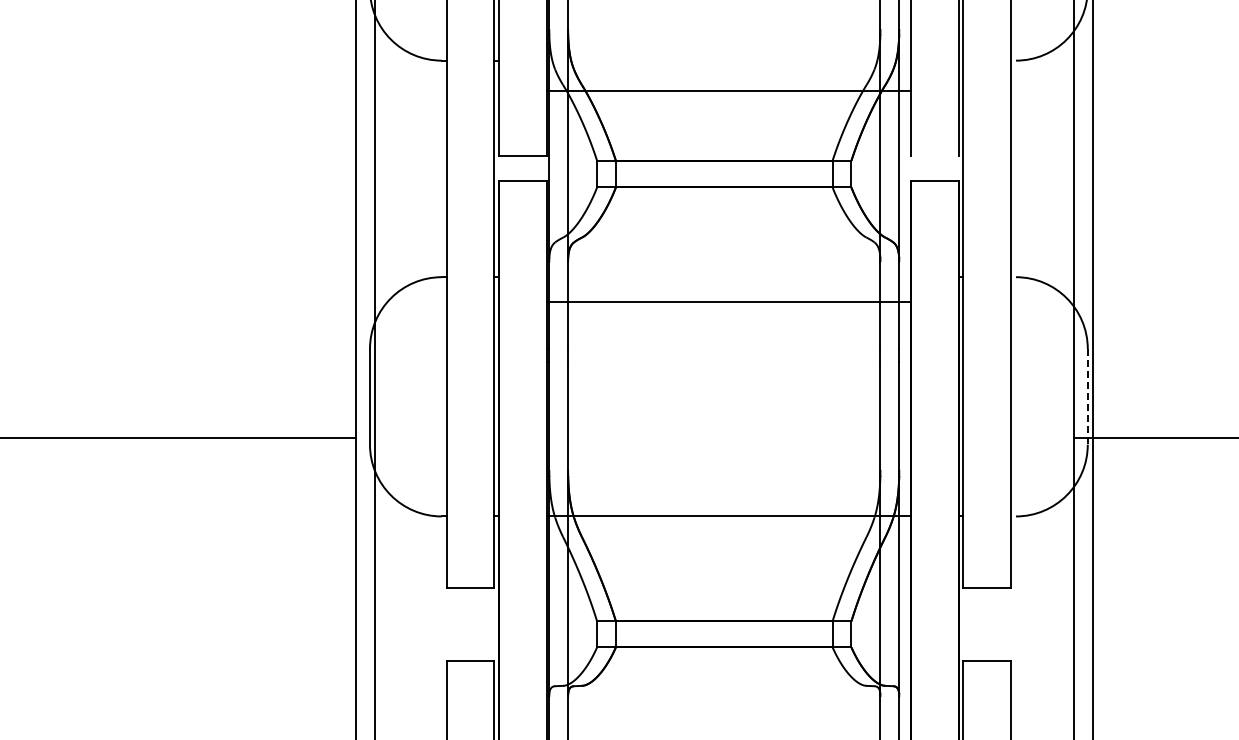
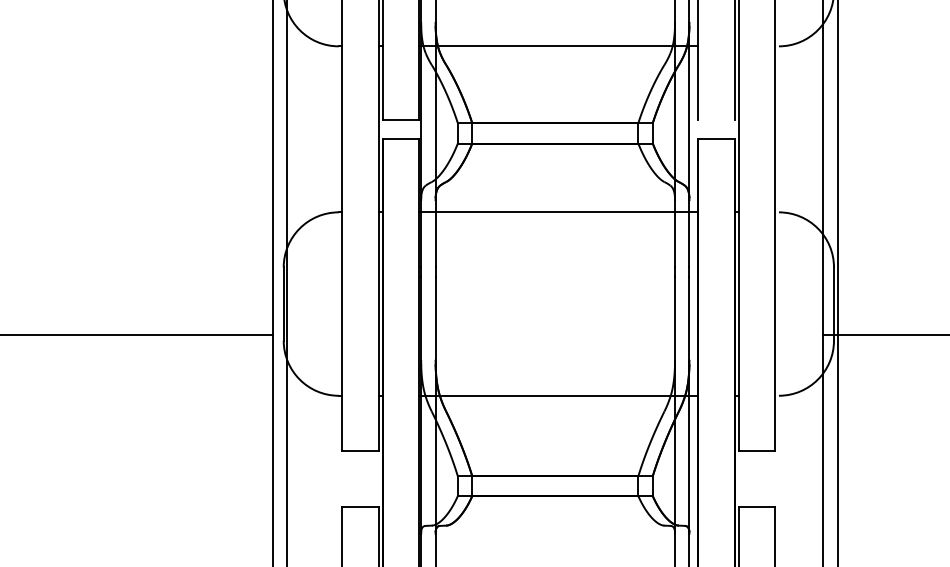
line: (728, 90) -> (558, 46), moved
line: (728, 302) -> (558, 212), moved
line: (1087, 396) -> (833, 303), dashed -> solid

